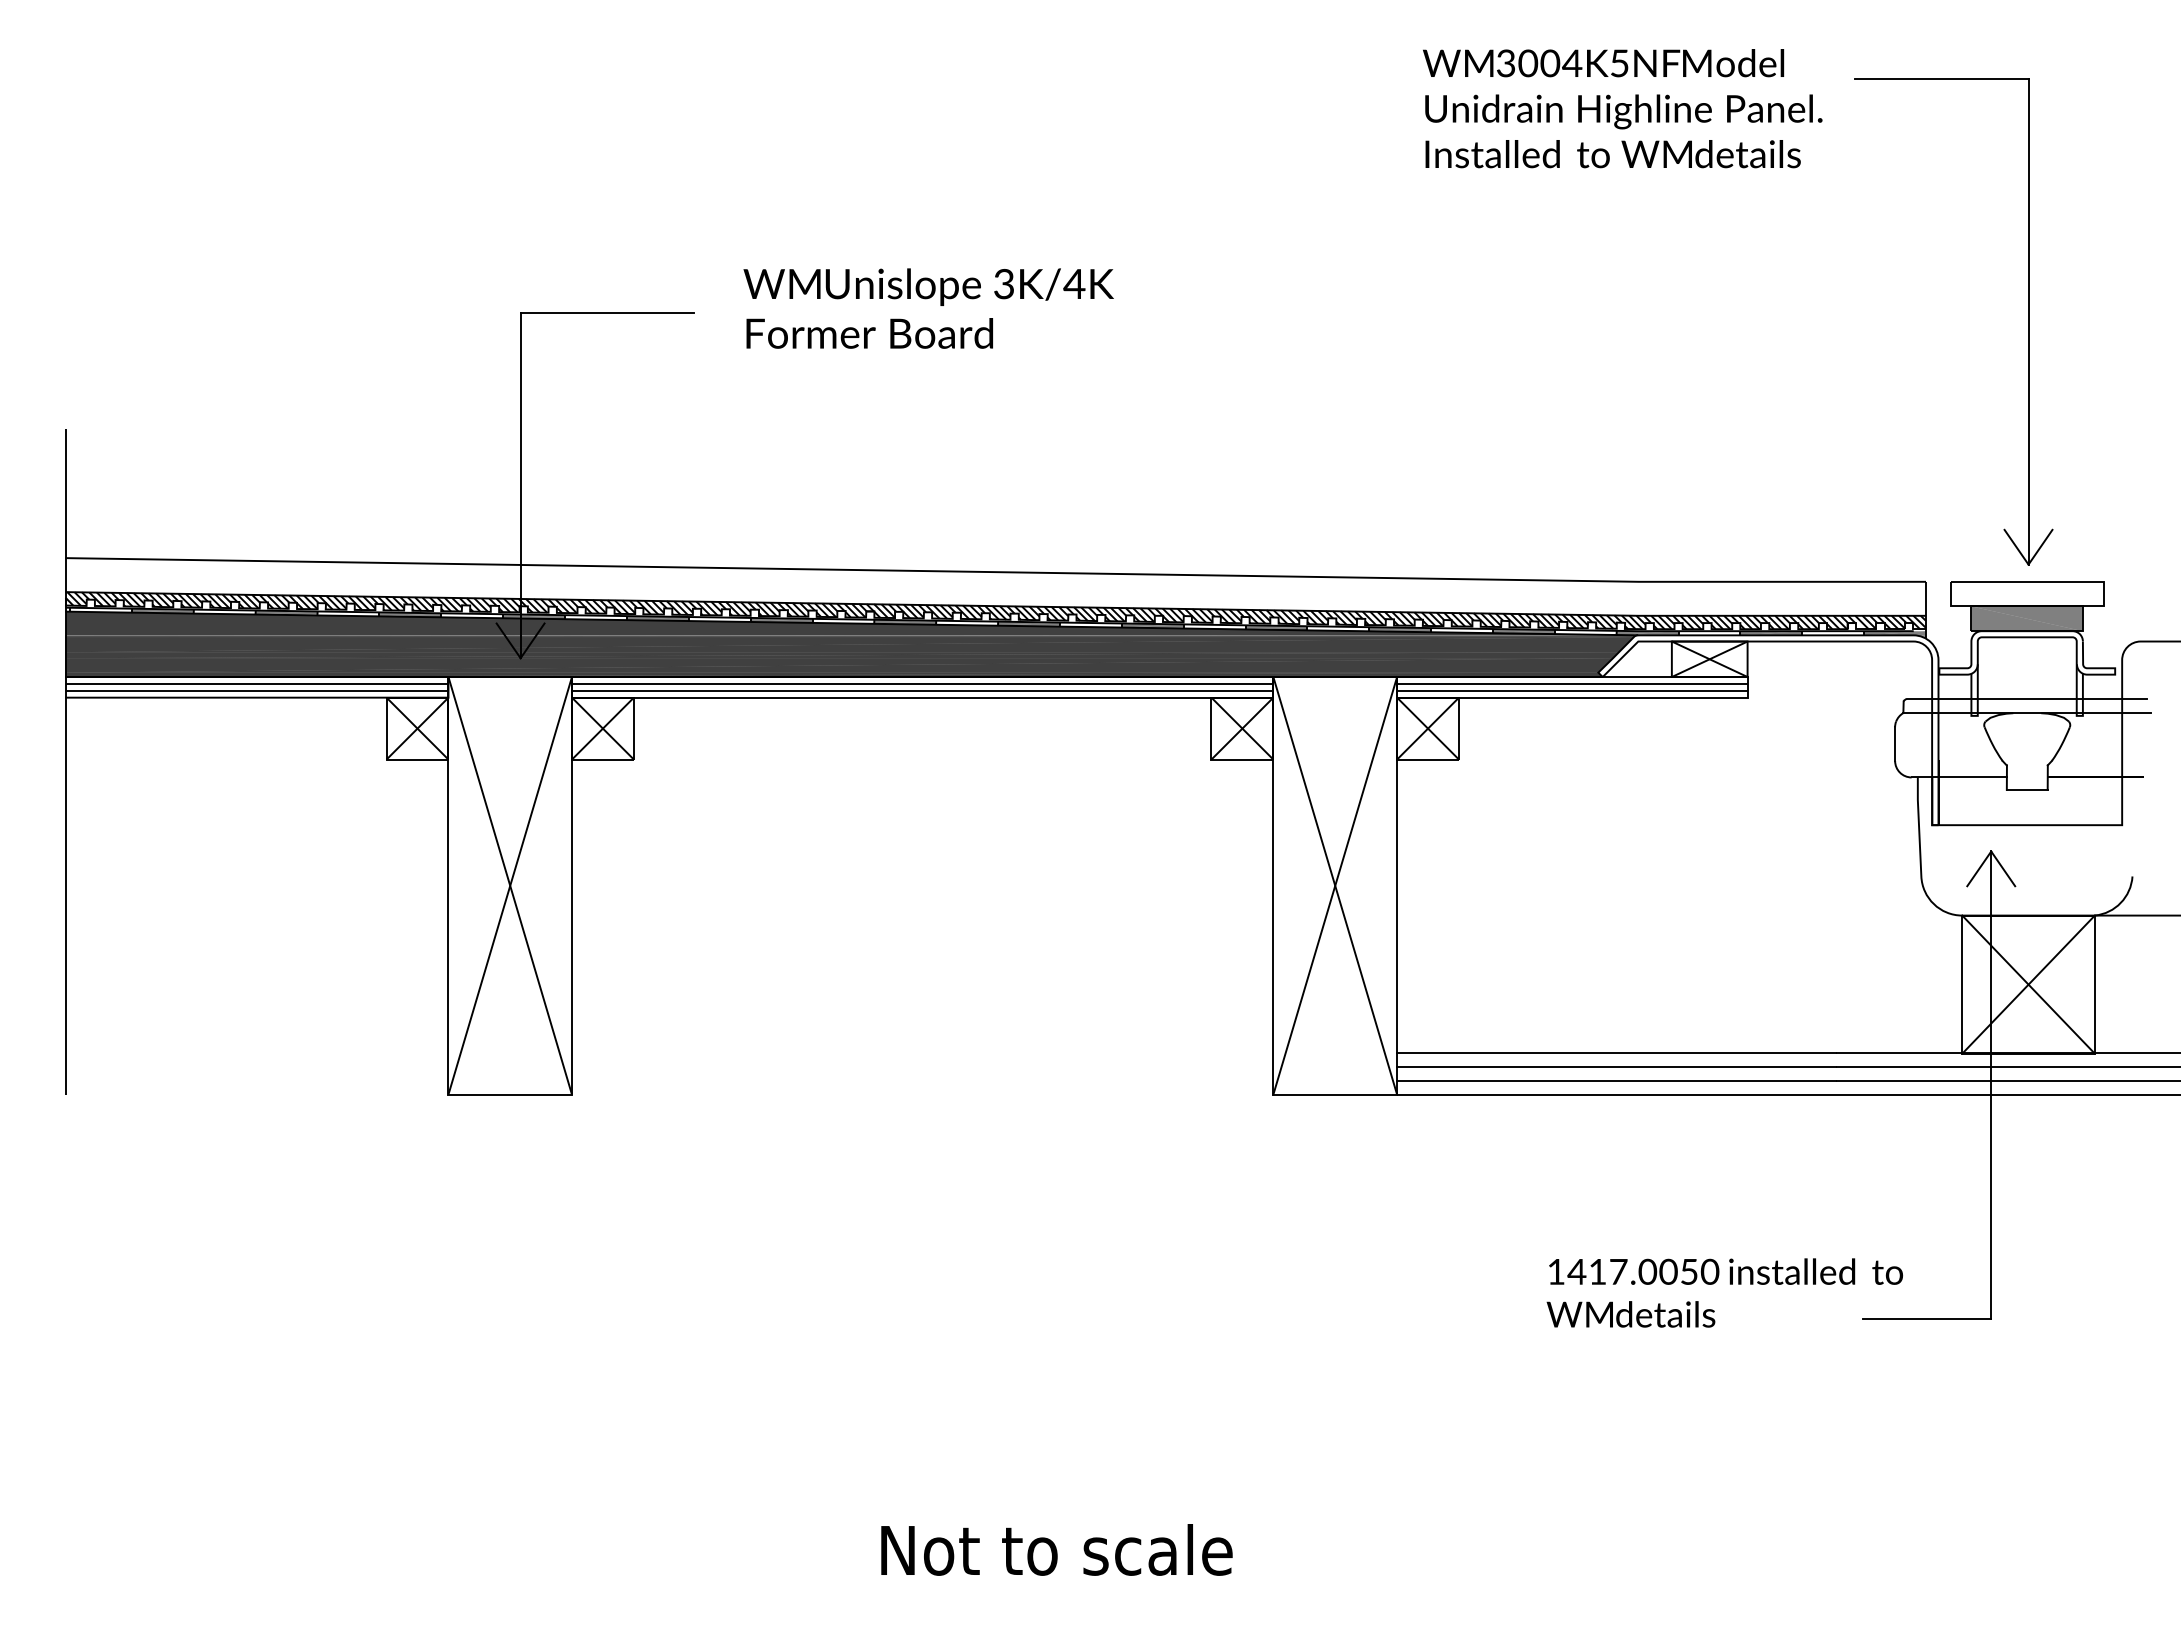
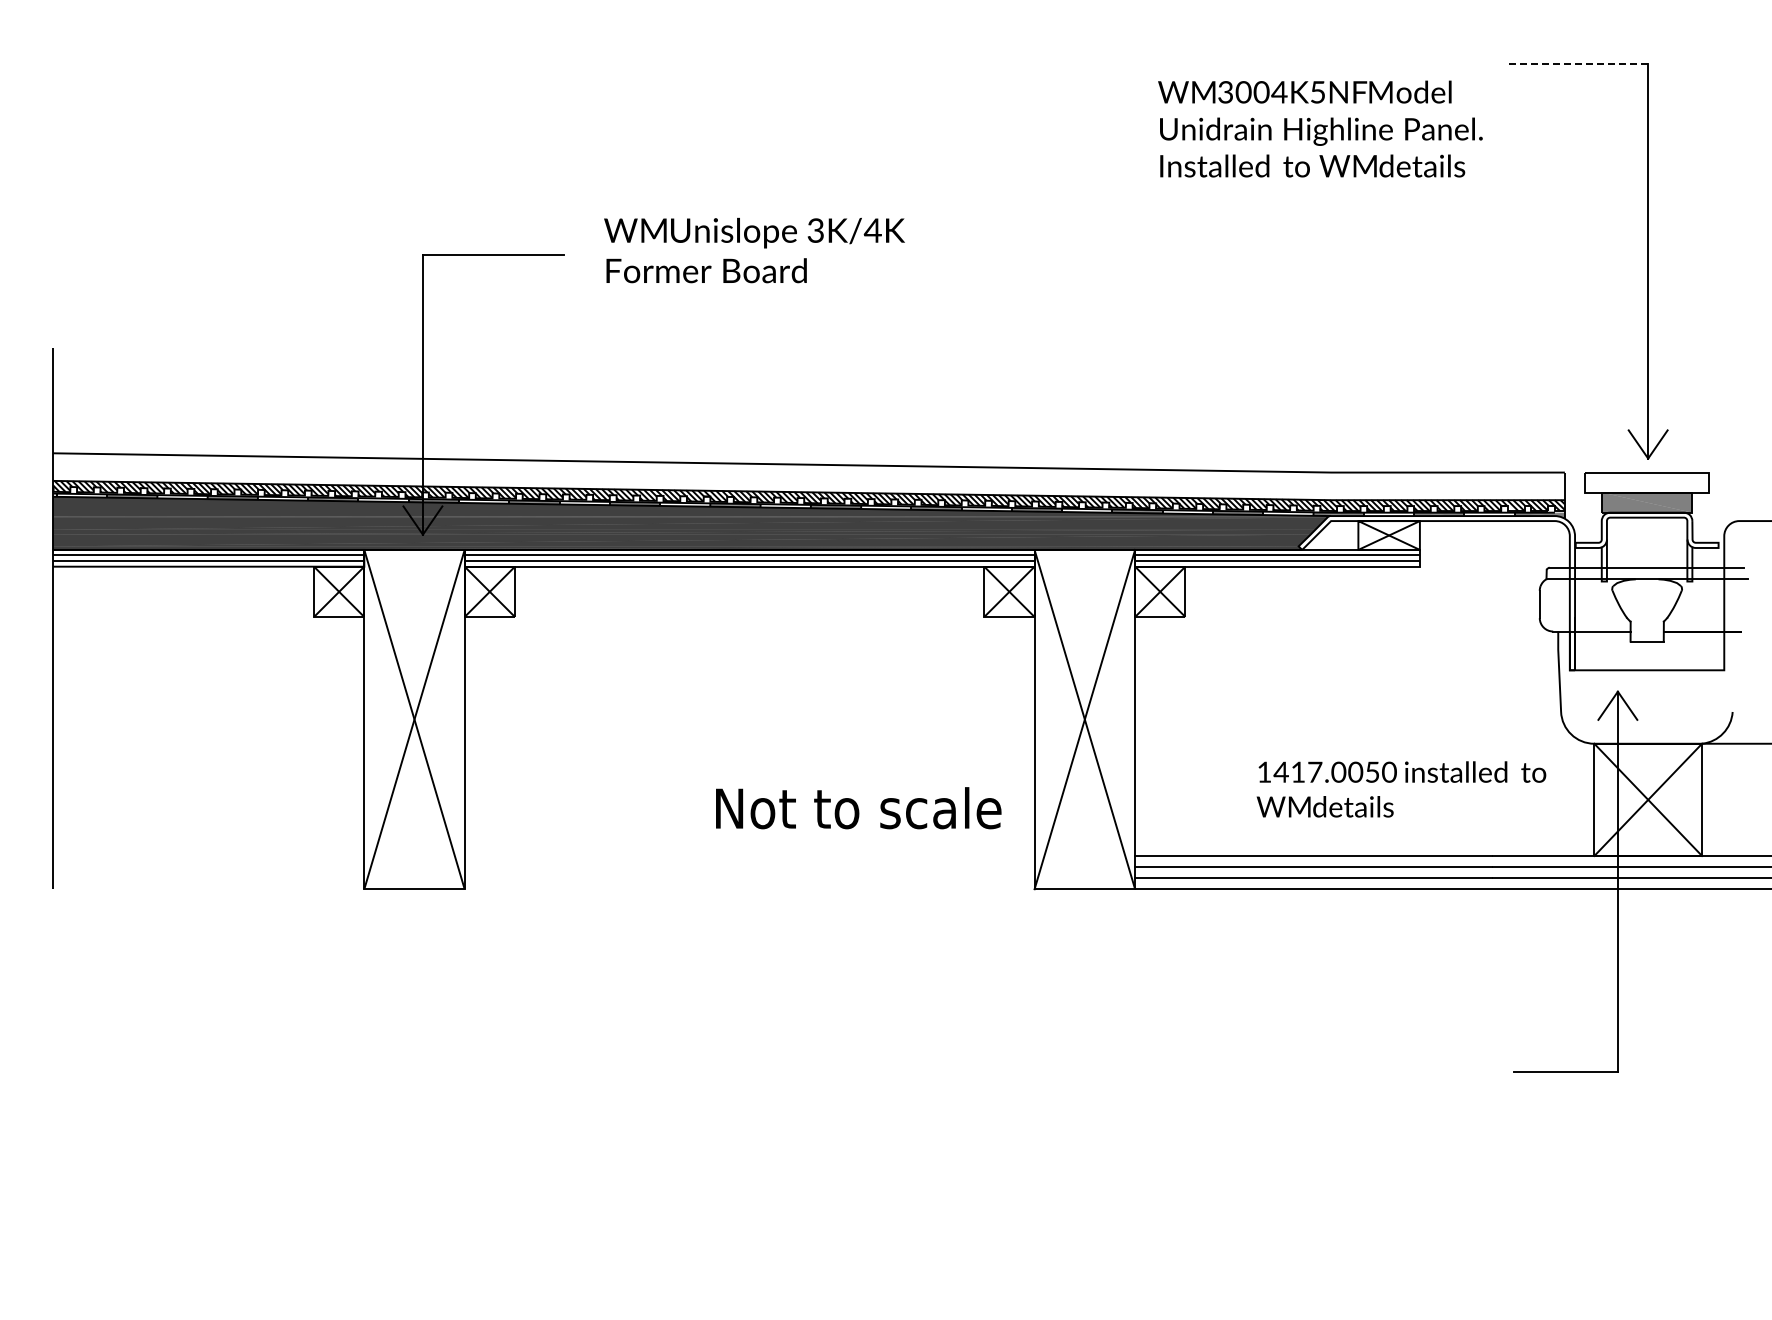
line: (1941, 78) -> (1577, 63), solid -> dashed
text: (1622, 107) -> (1320, 128), moved
text: (1724, 1293) -> (1401, 789), moved
text: (1056, 1550) -> (858, 808), moved

